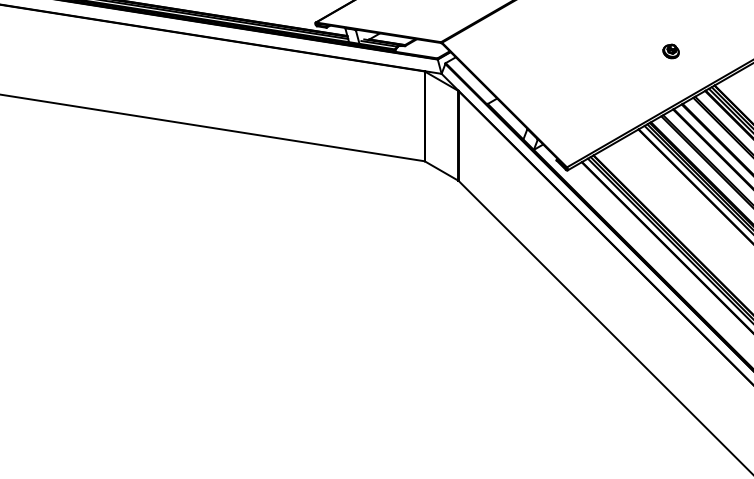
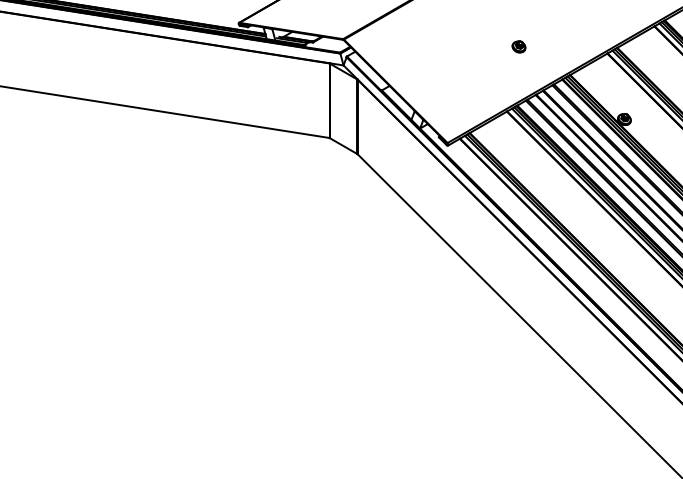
part: (670, 51) -> (518, 46), moved

